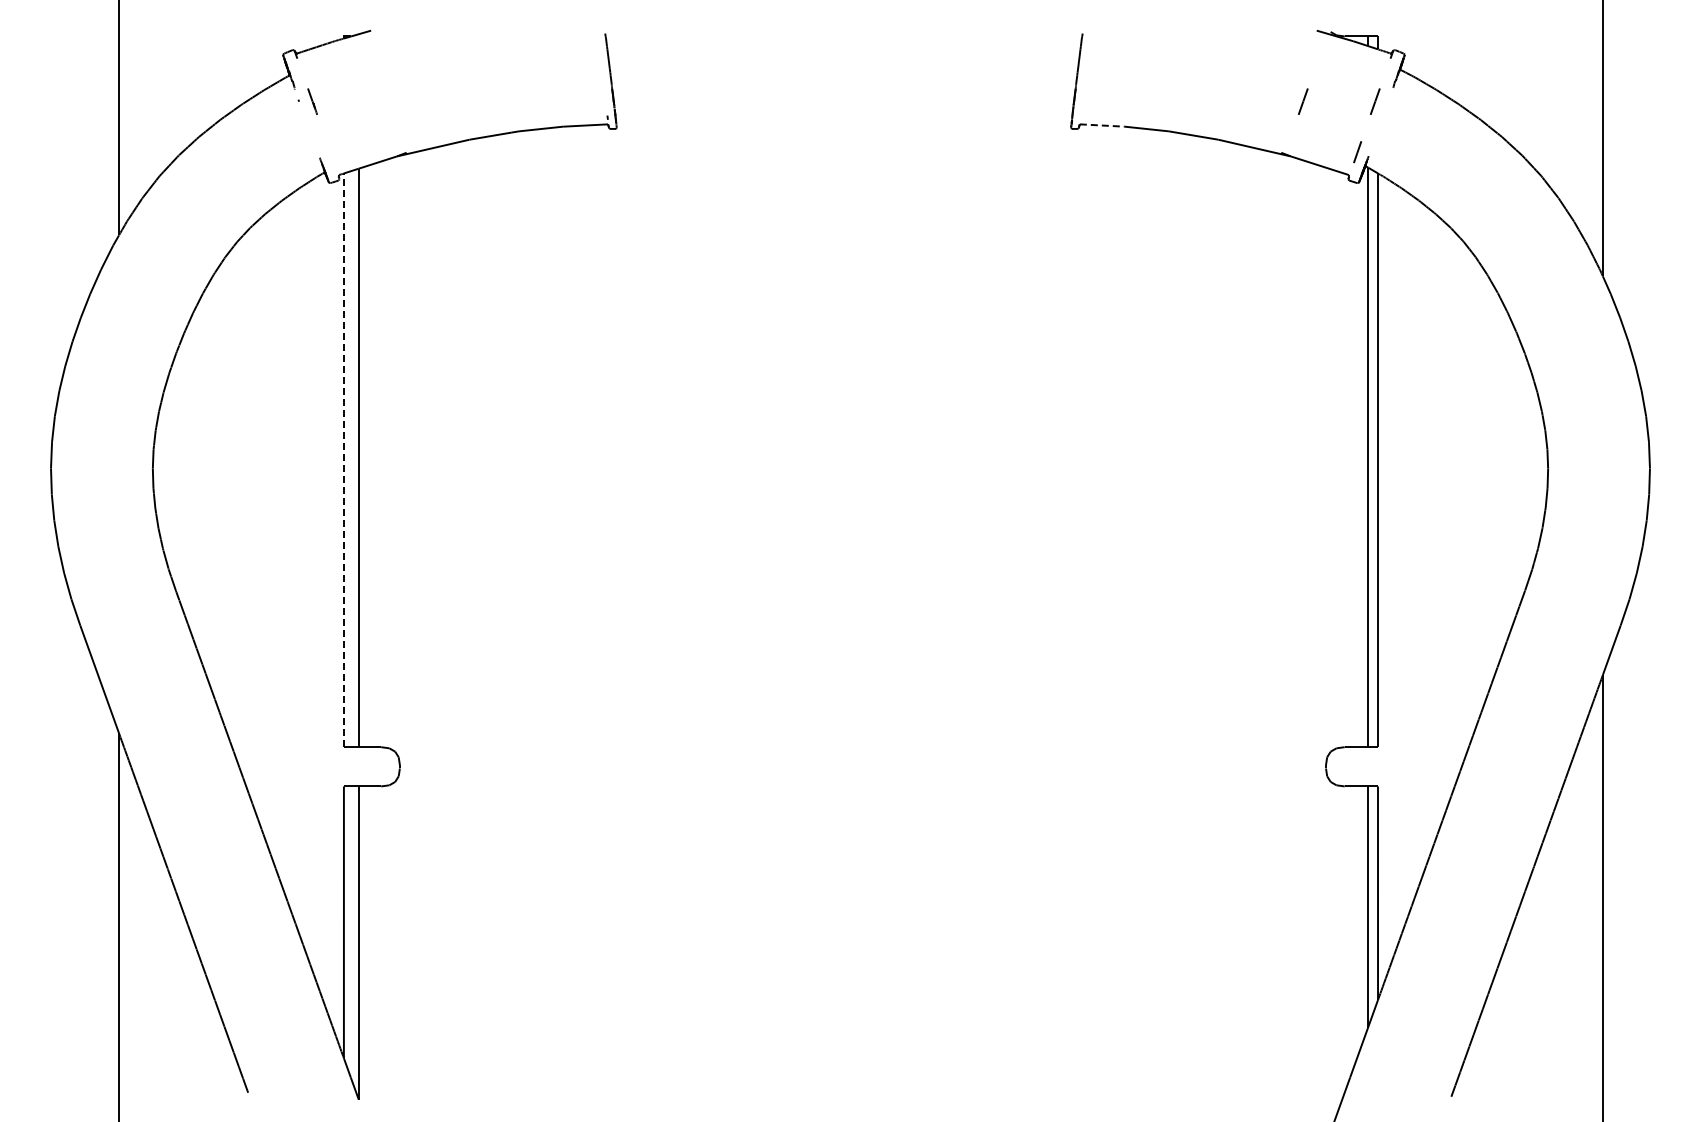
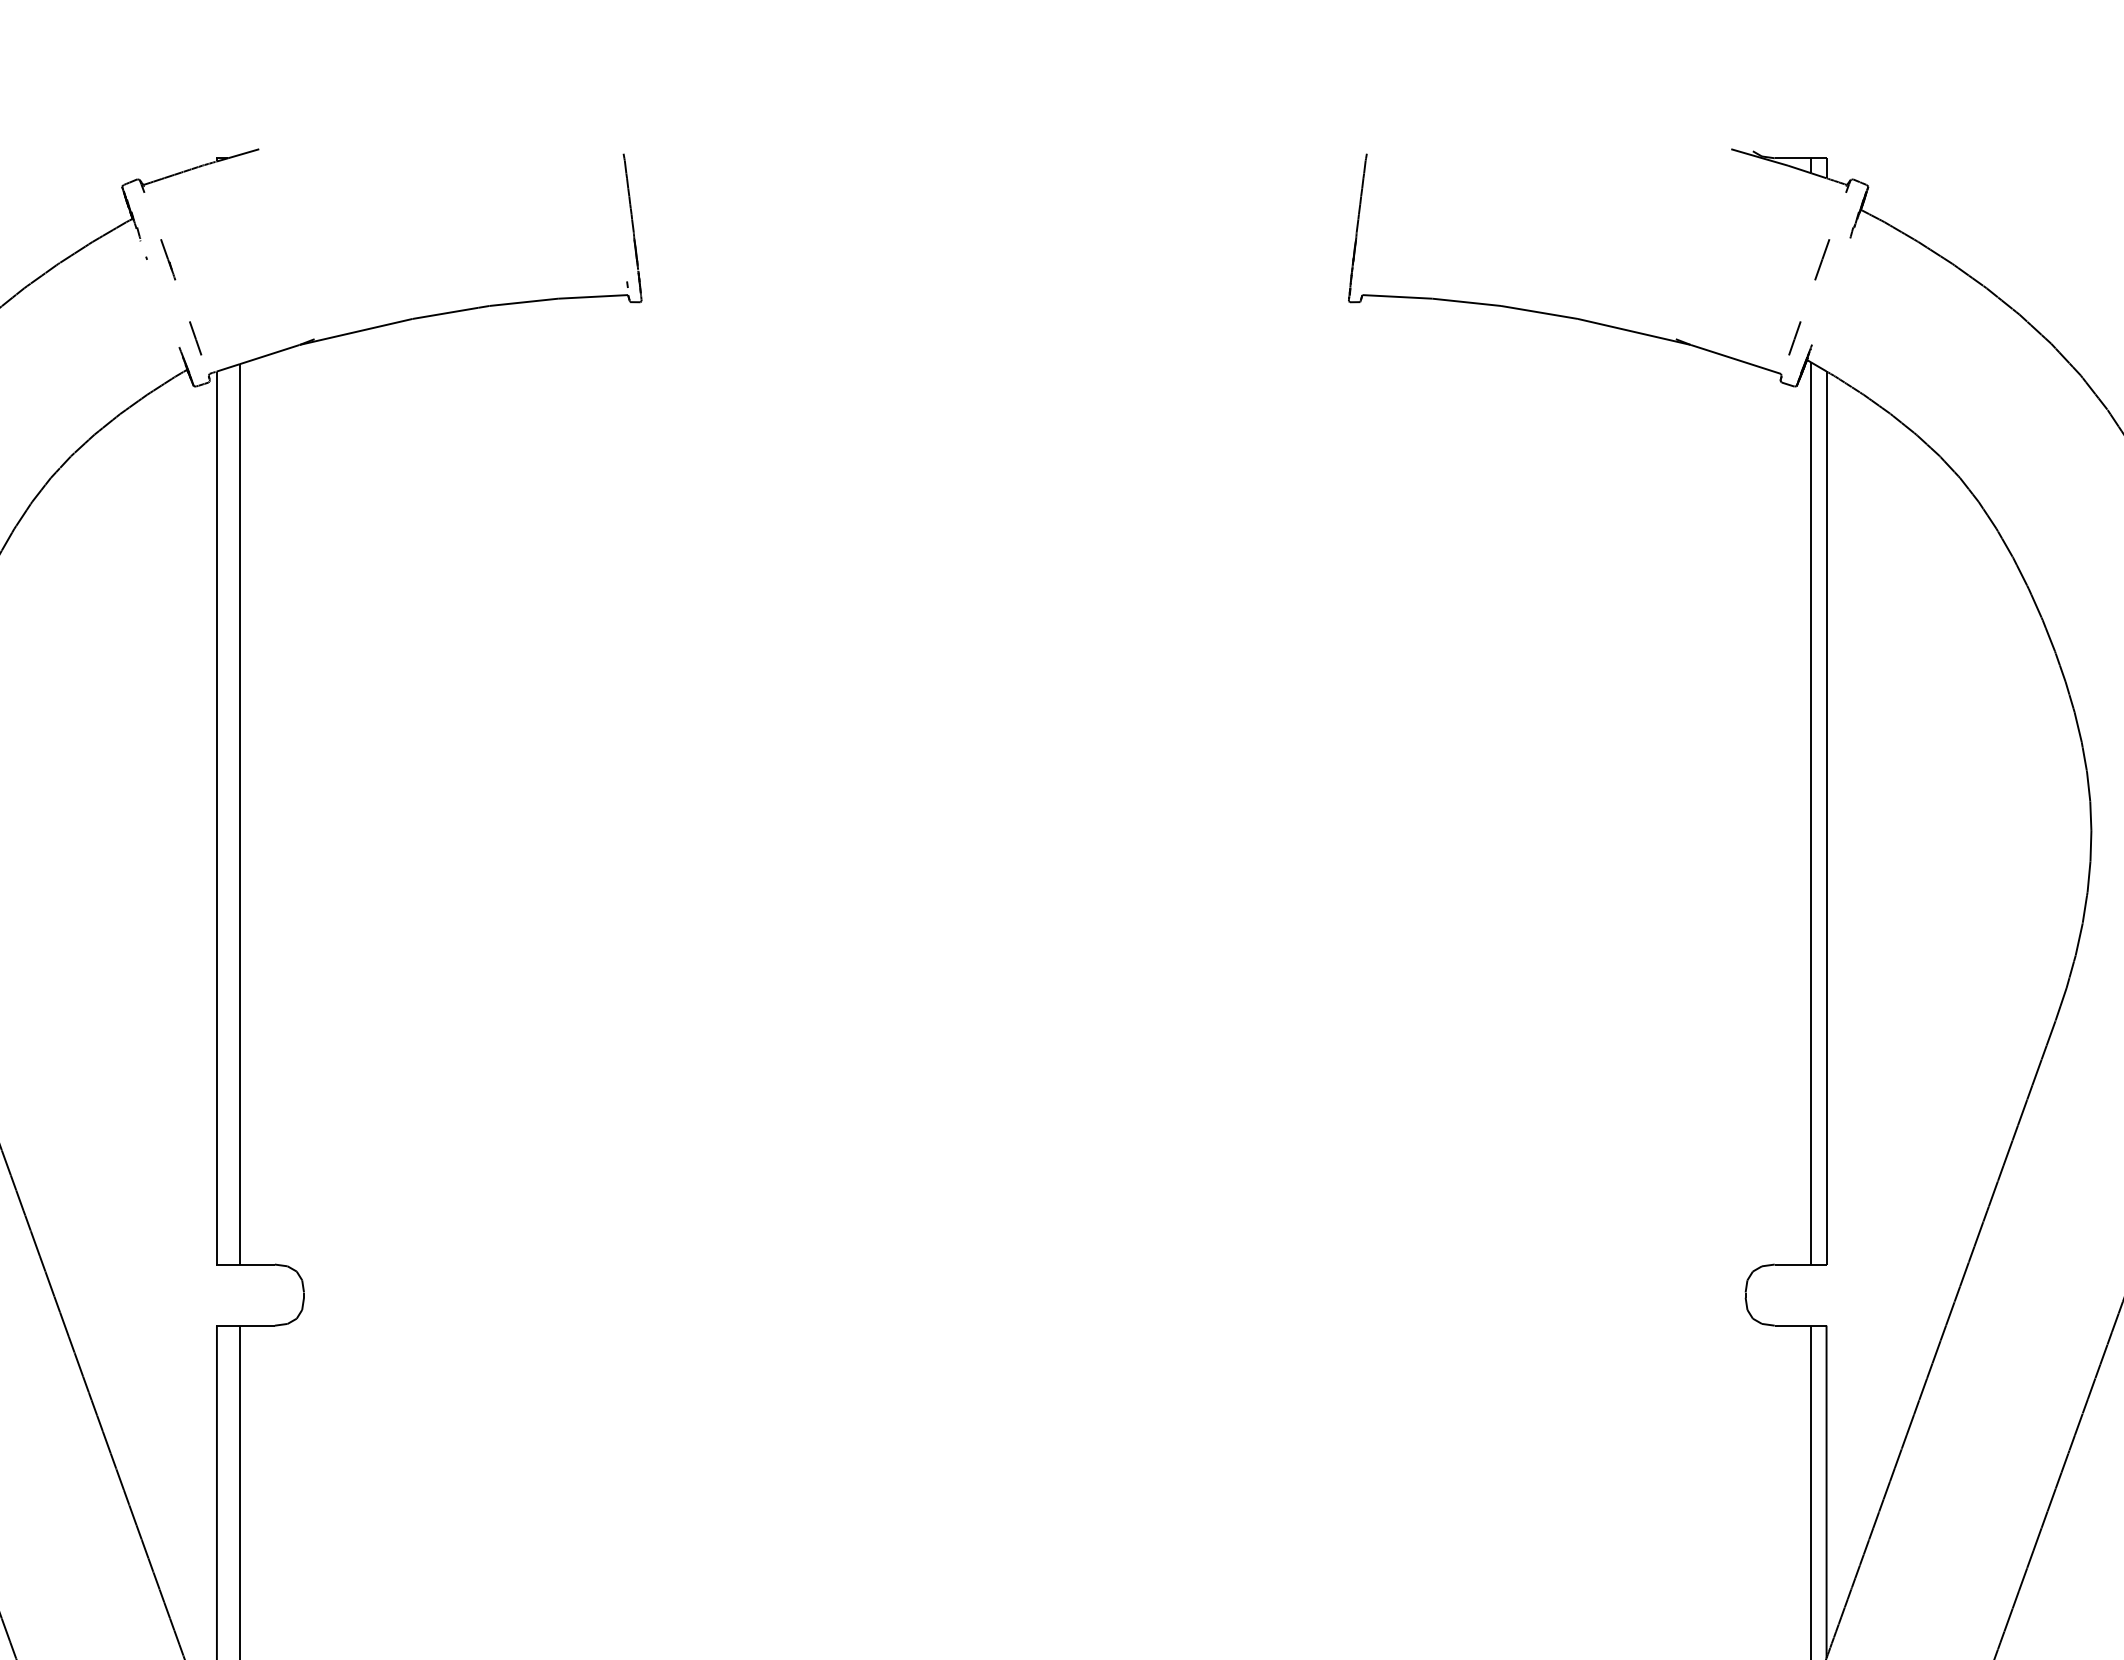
line: (1303, 101) -> (1710, 259), removed
line: (1102, 125) -> (1397, 296), dashed -> solid
line: (329, 152) -> (194, 338), added
line: (343, 460) -> (216, 818), dashed -> solid

